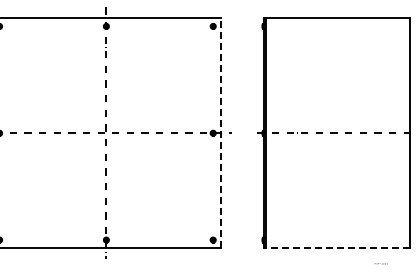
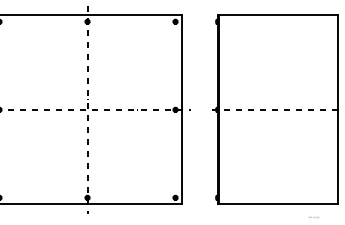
line: (221, 133) -> (182, 110), dashed -> solid
line: (337, 248) -> (277, 204), dashed -> solid

